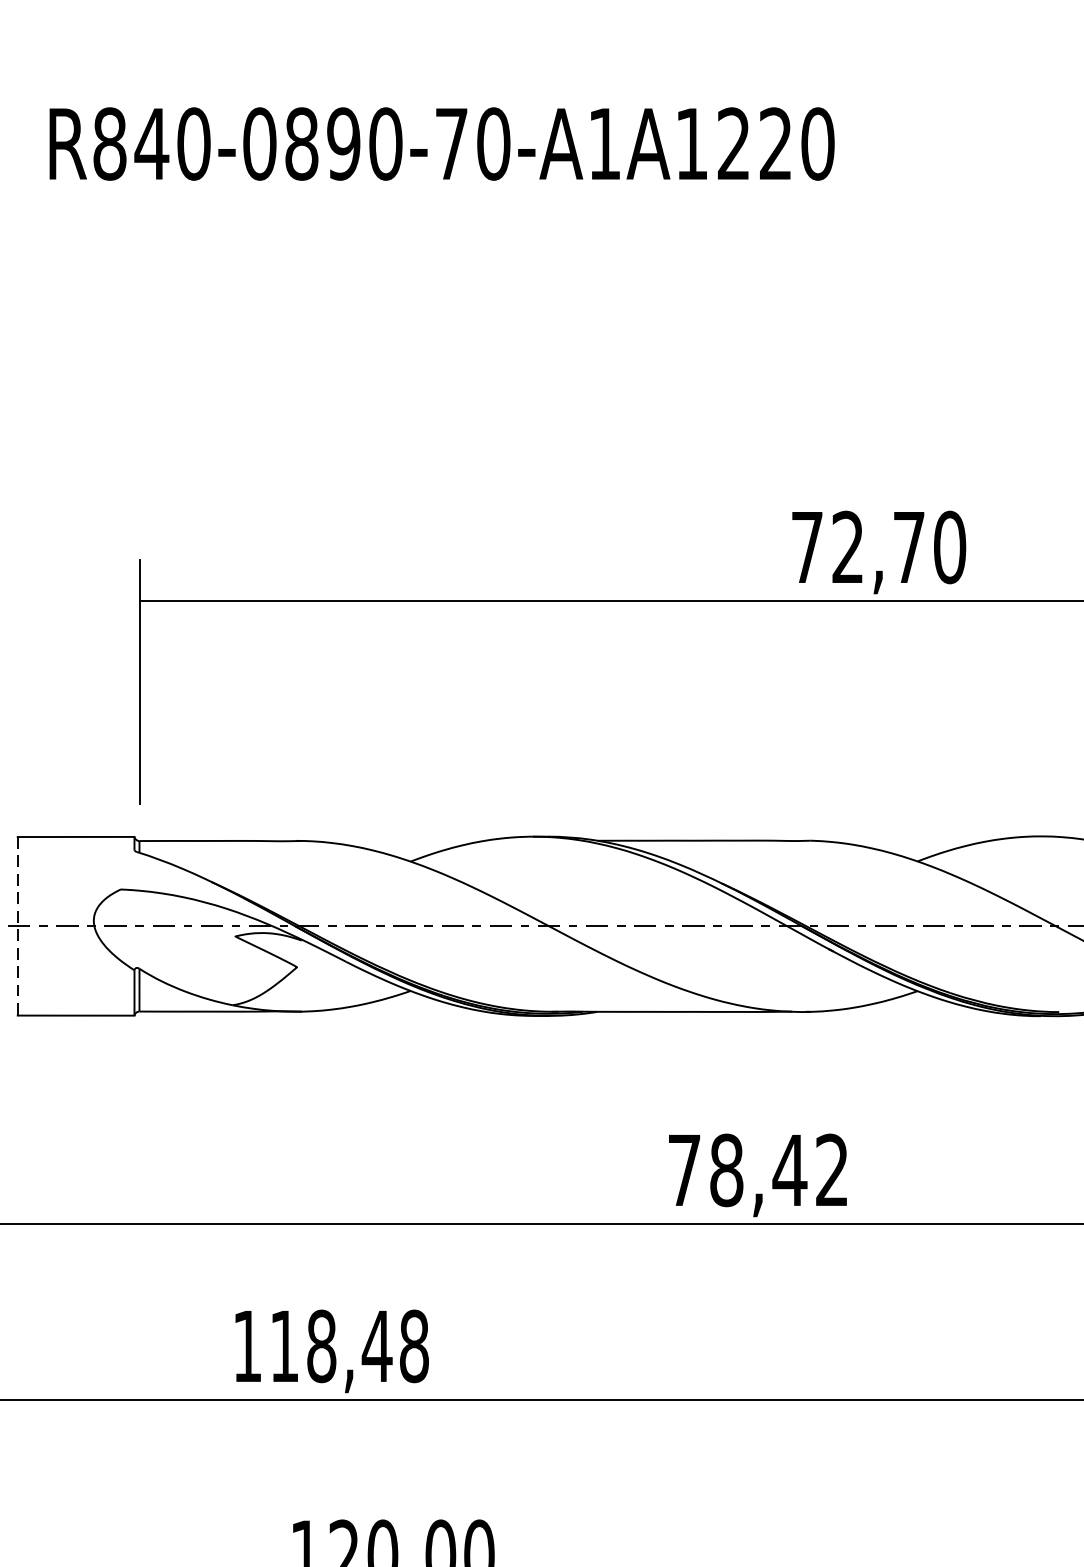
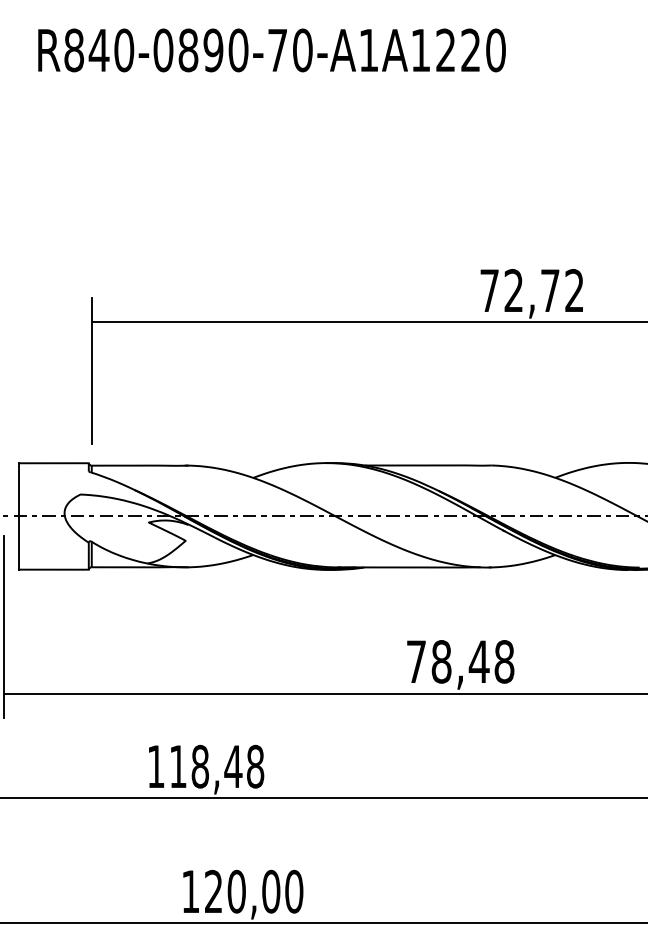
text: (949, 546) -> (574, 290), 72,70 -> 72,72
line: (18, 926) -> (19, 516), dashed -> solid
text: (832, 1169) -> (504, 661), 78,42 -> 78,48

